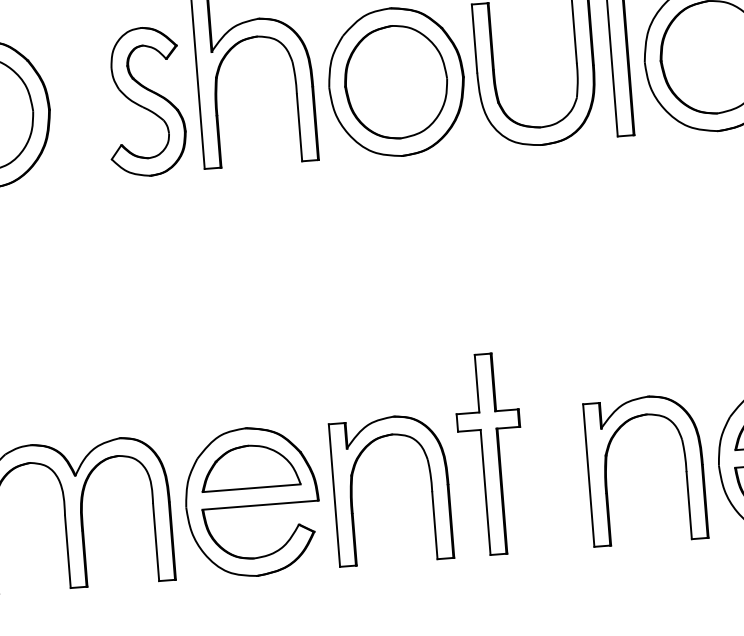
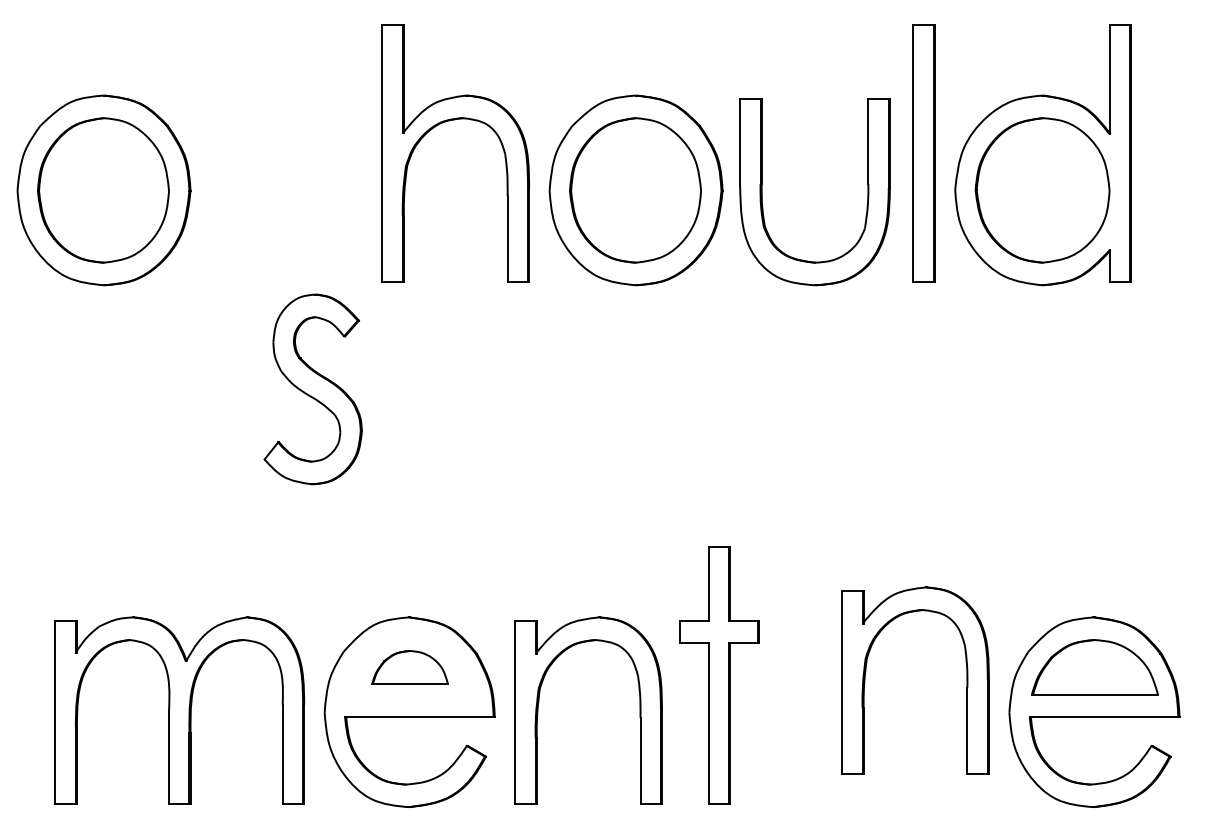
part: (144, 102) -> (312, 389), moved
part: (607, 466) -> (866, 672), moved
part: (249, 467) -> (409, 667), size x0.6

